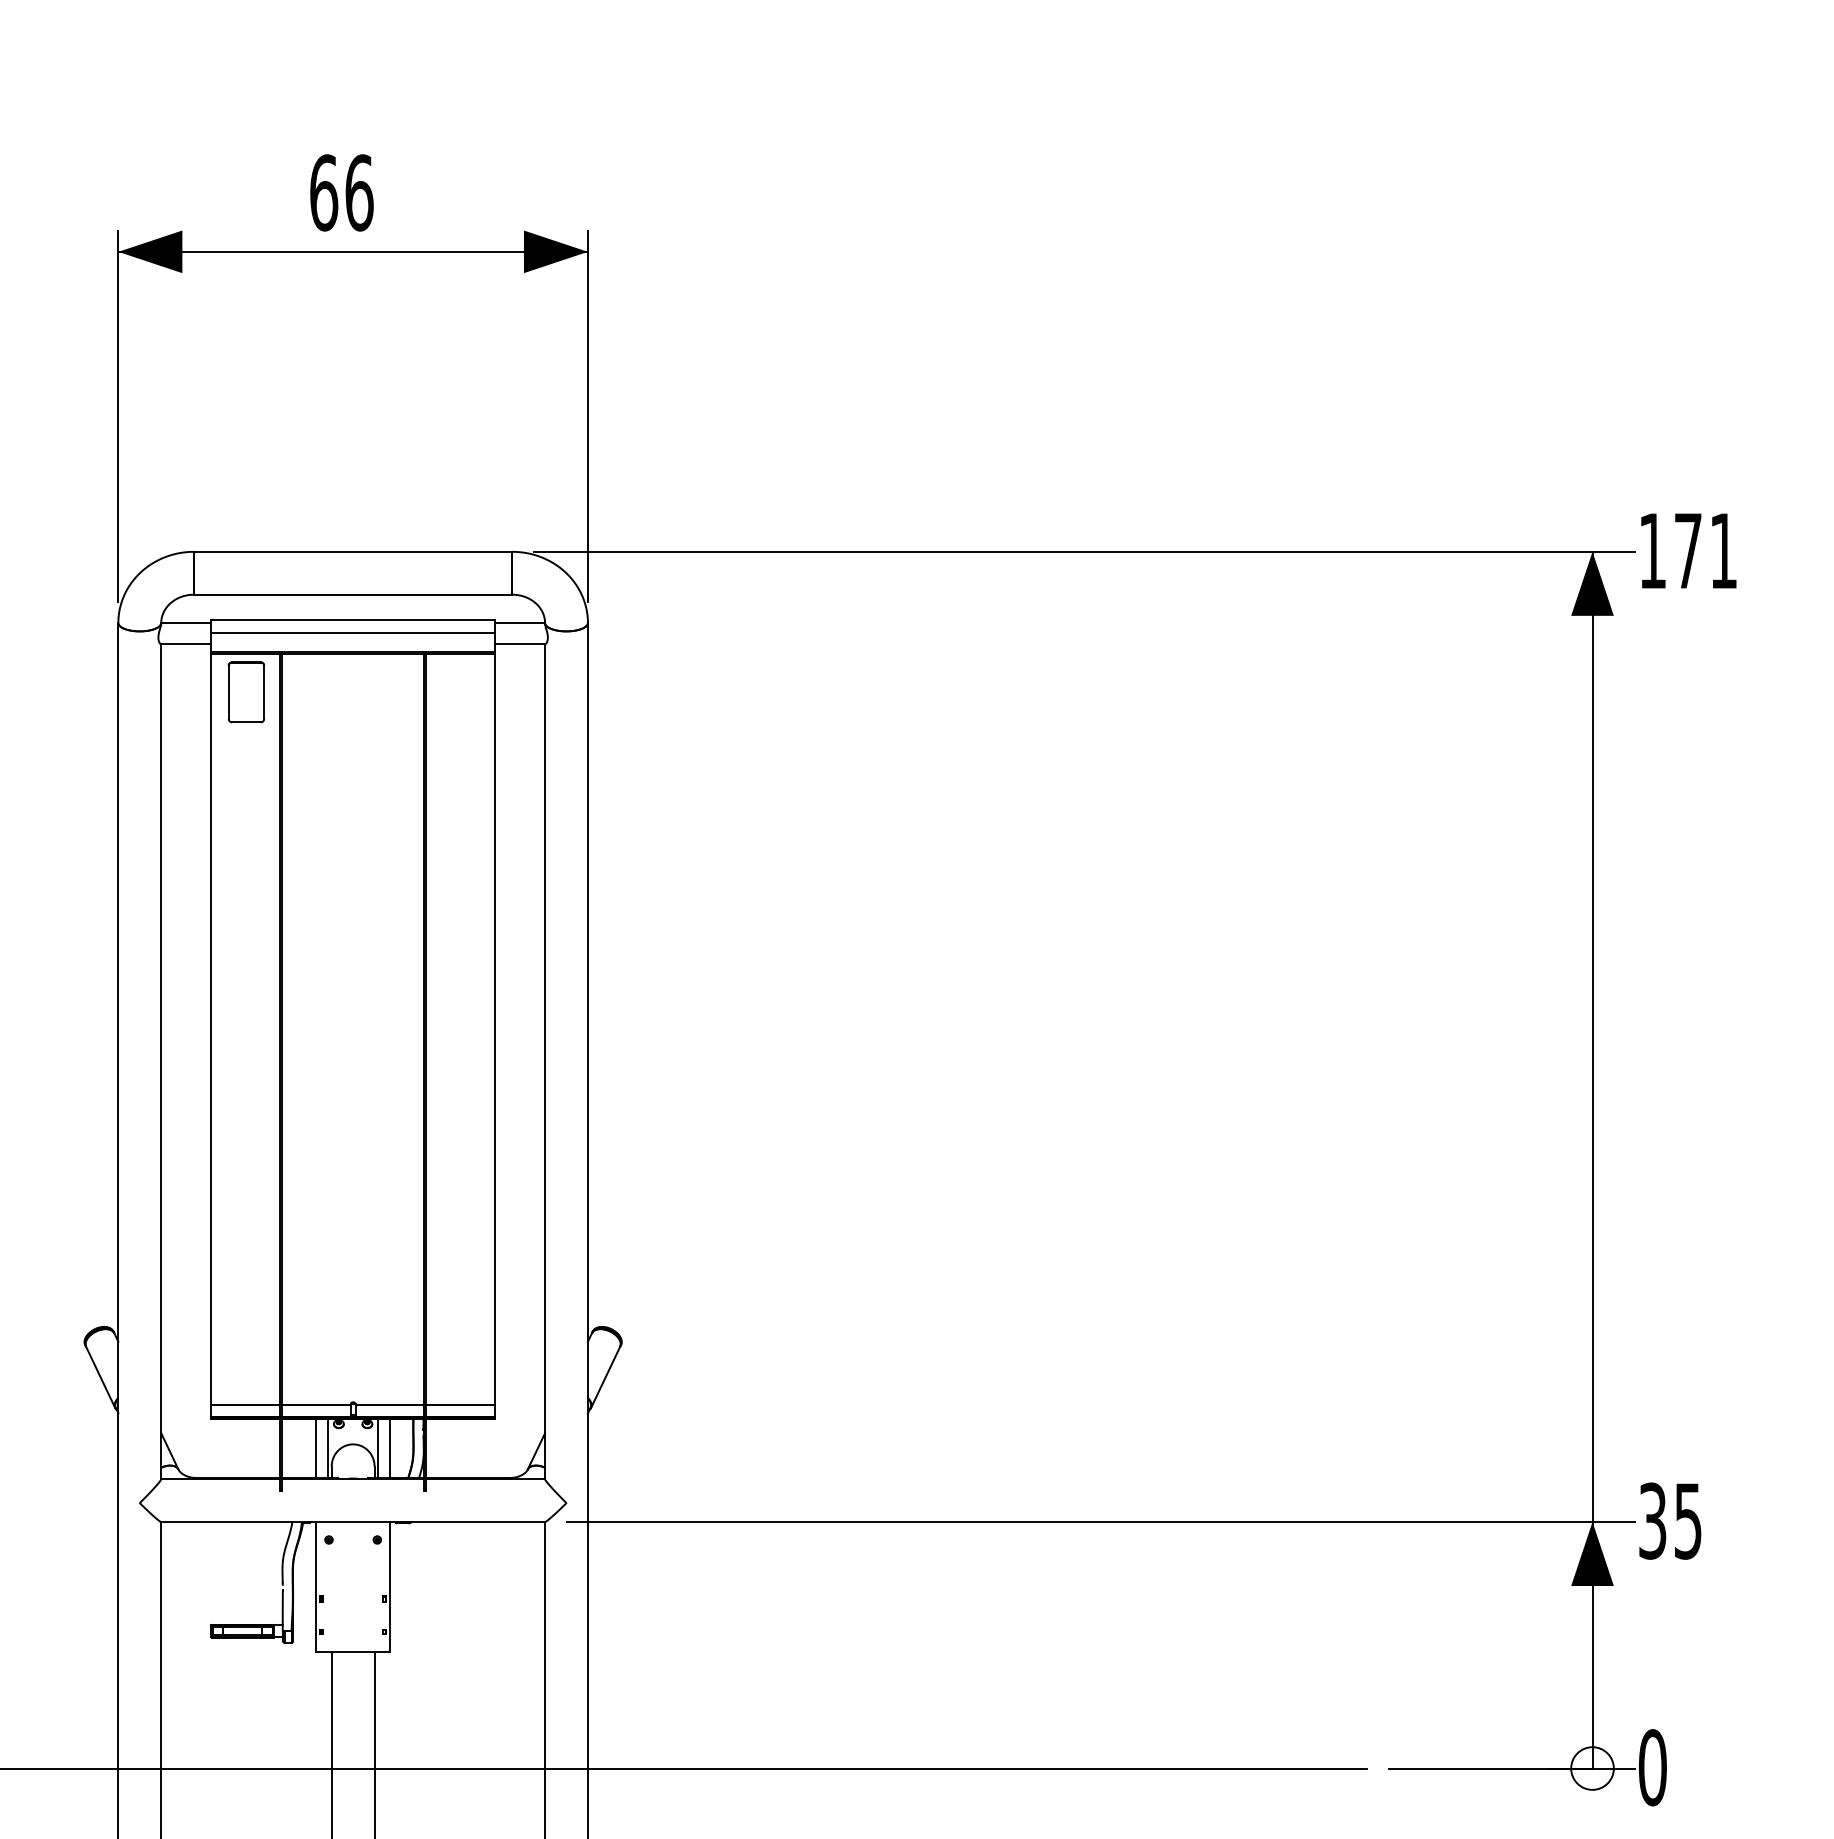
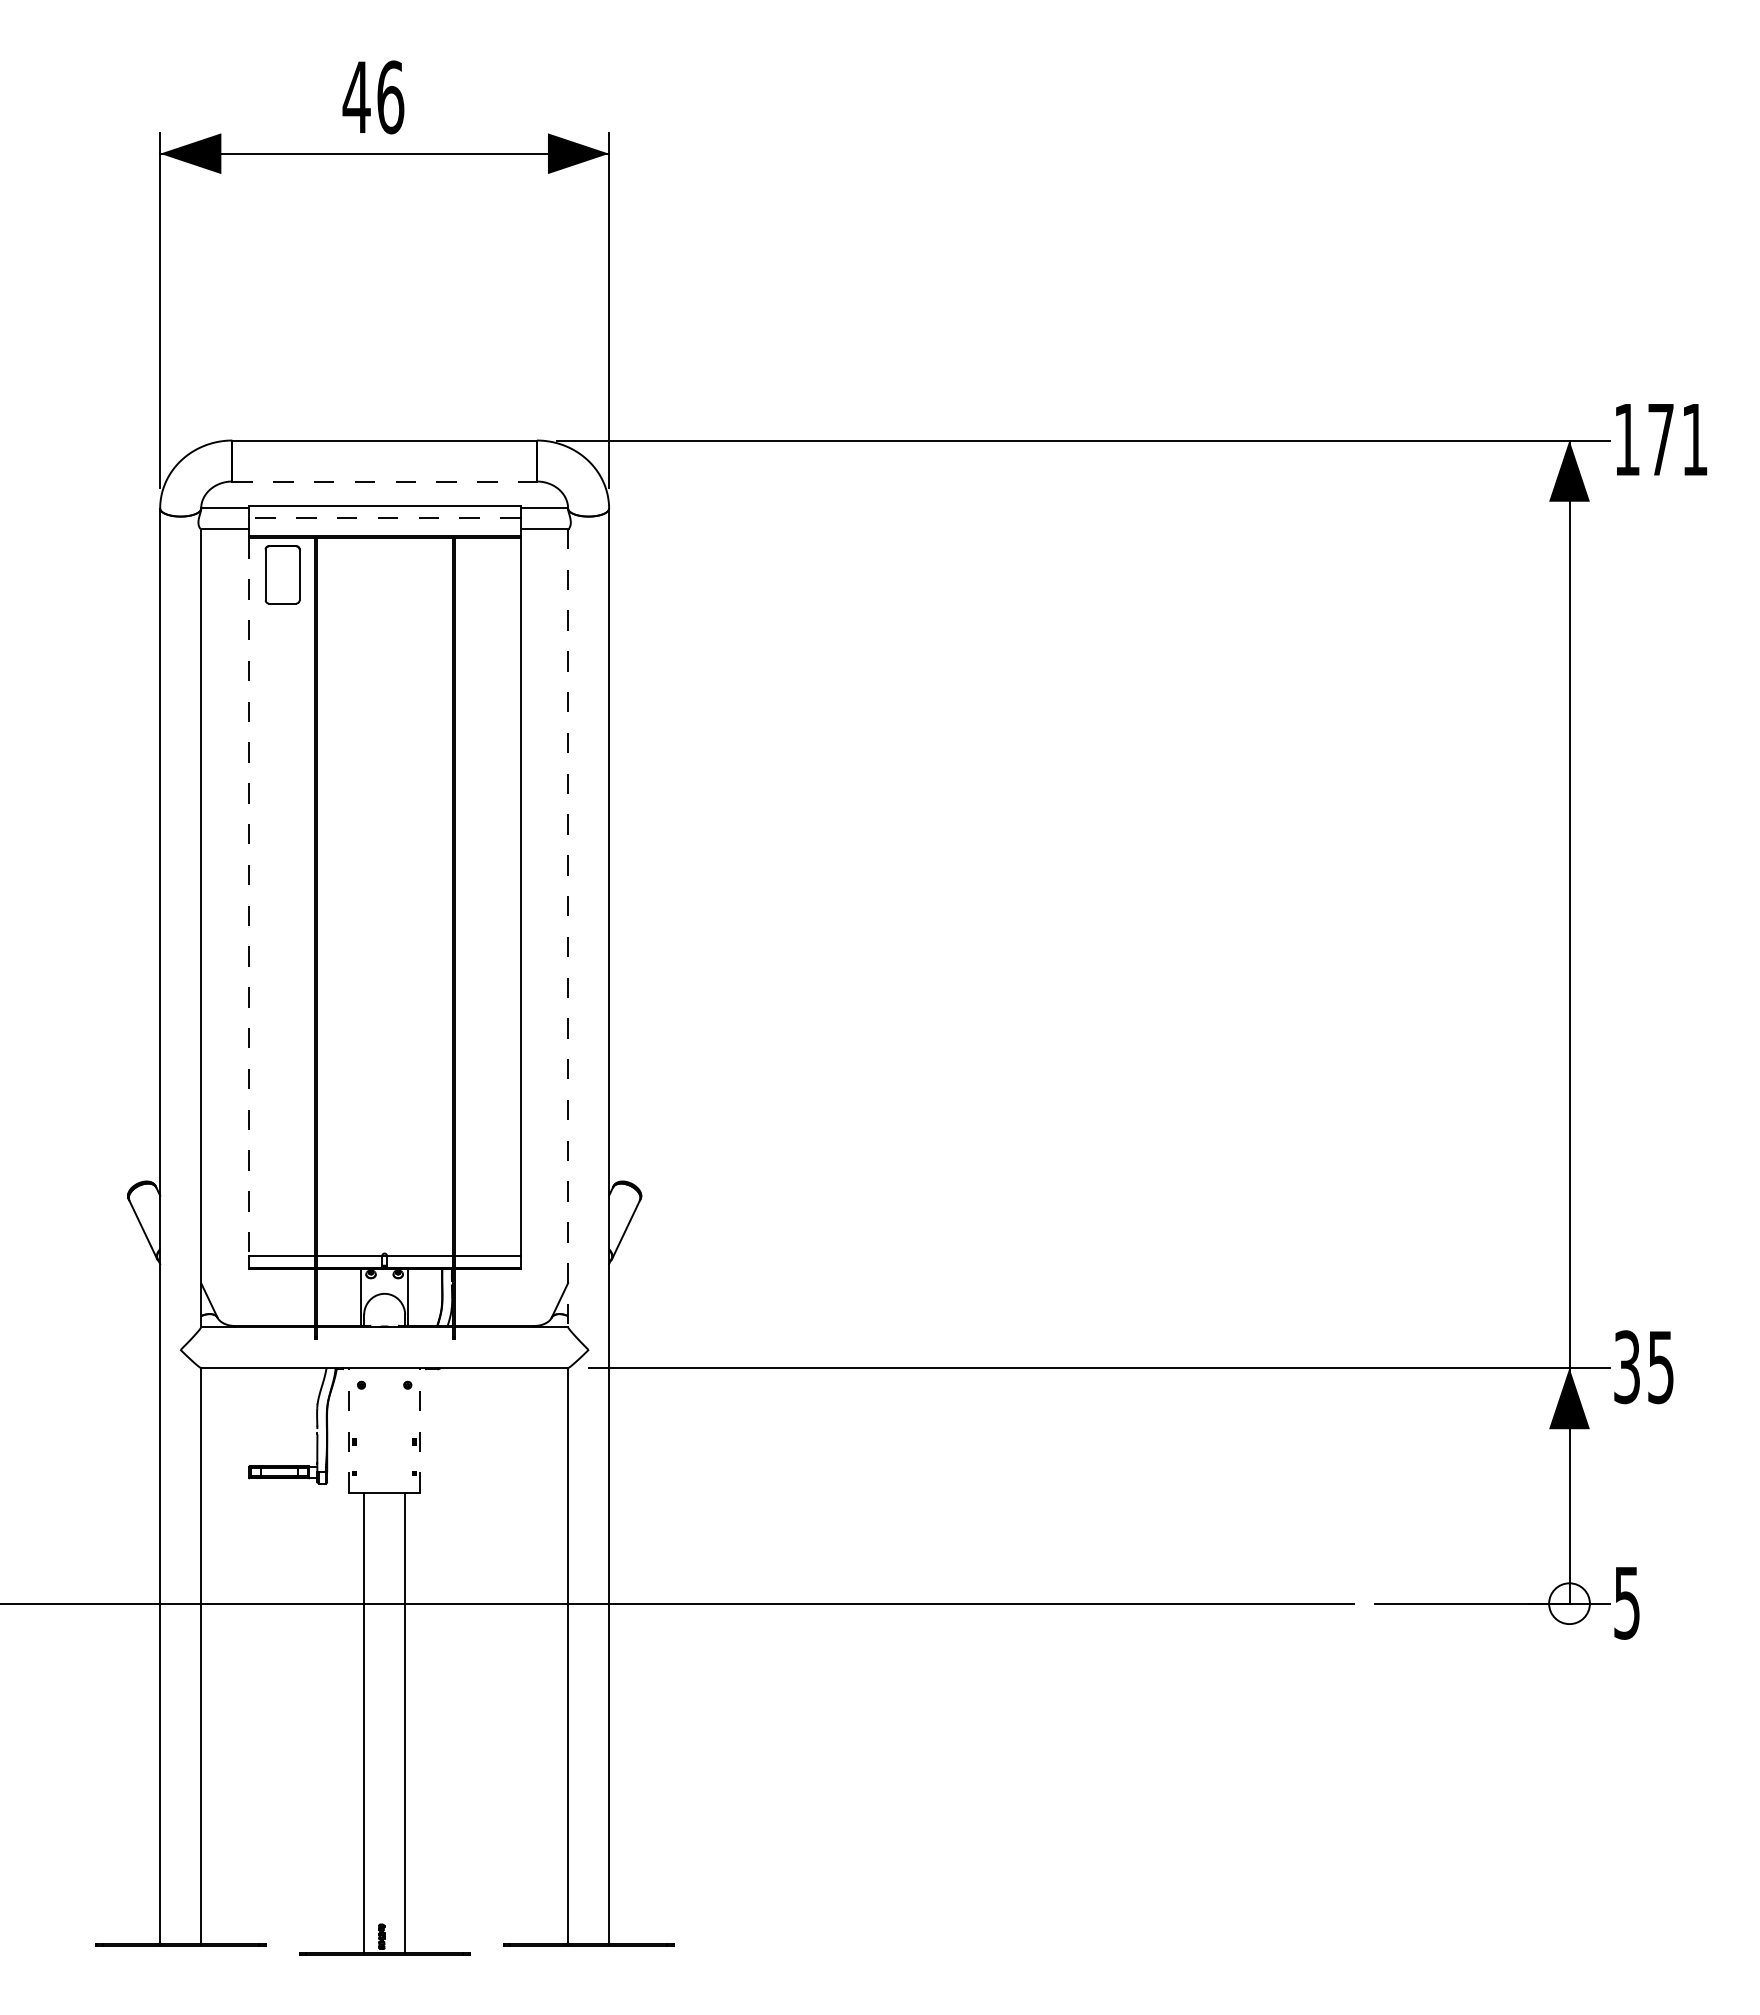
text: (323, 193) -> (356, 97), 66 -> 46
line: (354, 594) -> (385, 481), solid -> dashed
line: (352, 633) -> (384, 518), solid -> dashed
line: (210, 1029) -> (248, 897), solid -> dashed
line: (545, 1062) -> (568, 928), solid -> dashed
line: (315, 1448) -> (348, 1297), removed
line: (390, 1448) -> (420, 1297), removed
line: (315, 1586) -> (348, 1429), solid -> dashed
line: (390, 1586) -> (420, 1429), solid -> dashed
text: (1652, 1767) -> (1626, 1602), 0 -> 5

